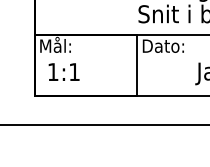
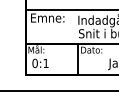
text: (51, 72) -> (34, 63), 1:1 -> 0:1

